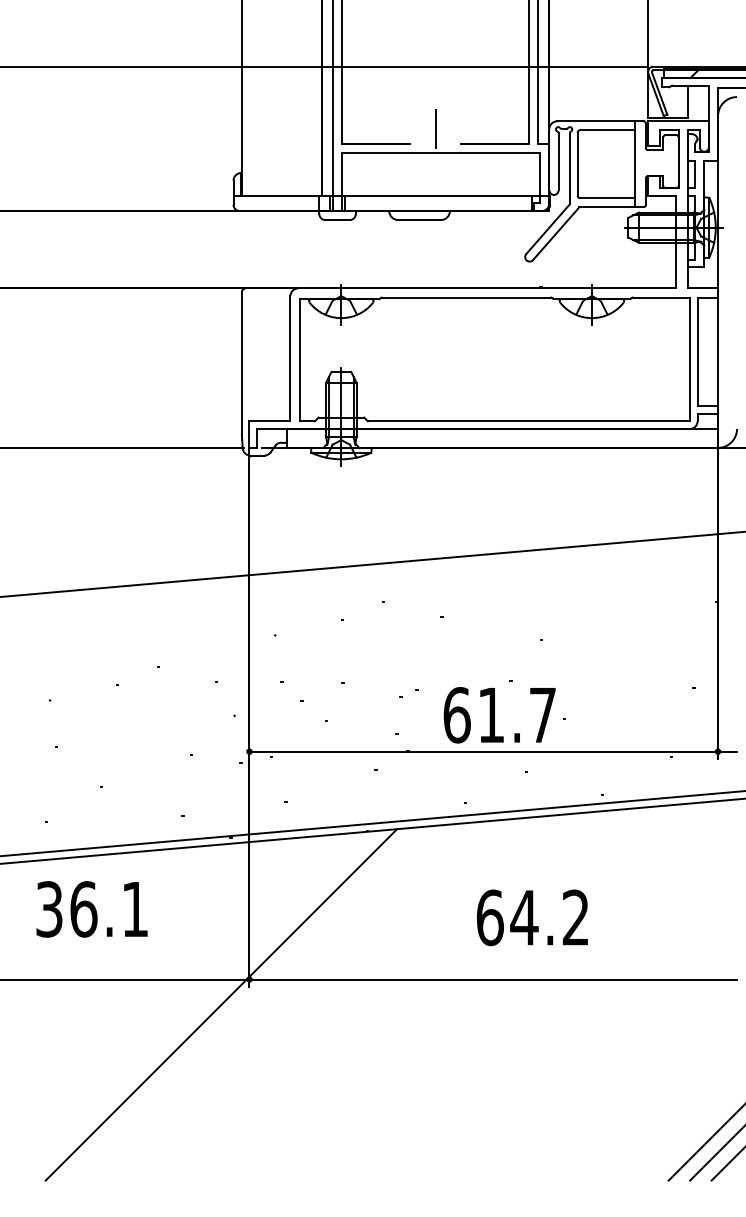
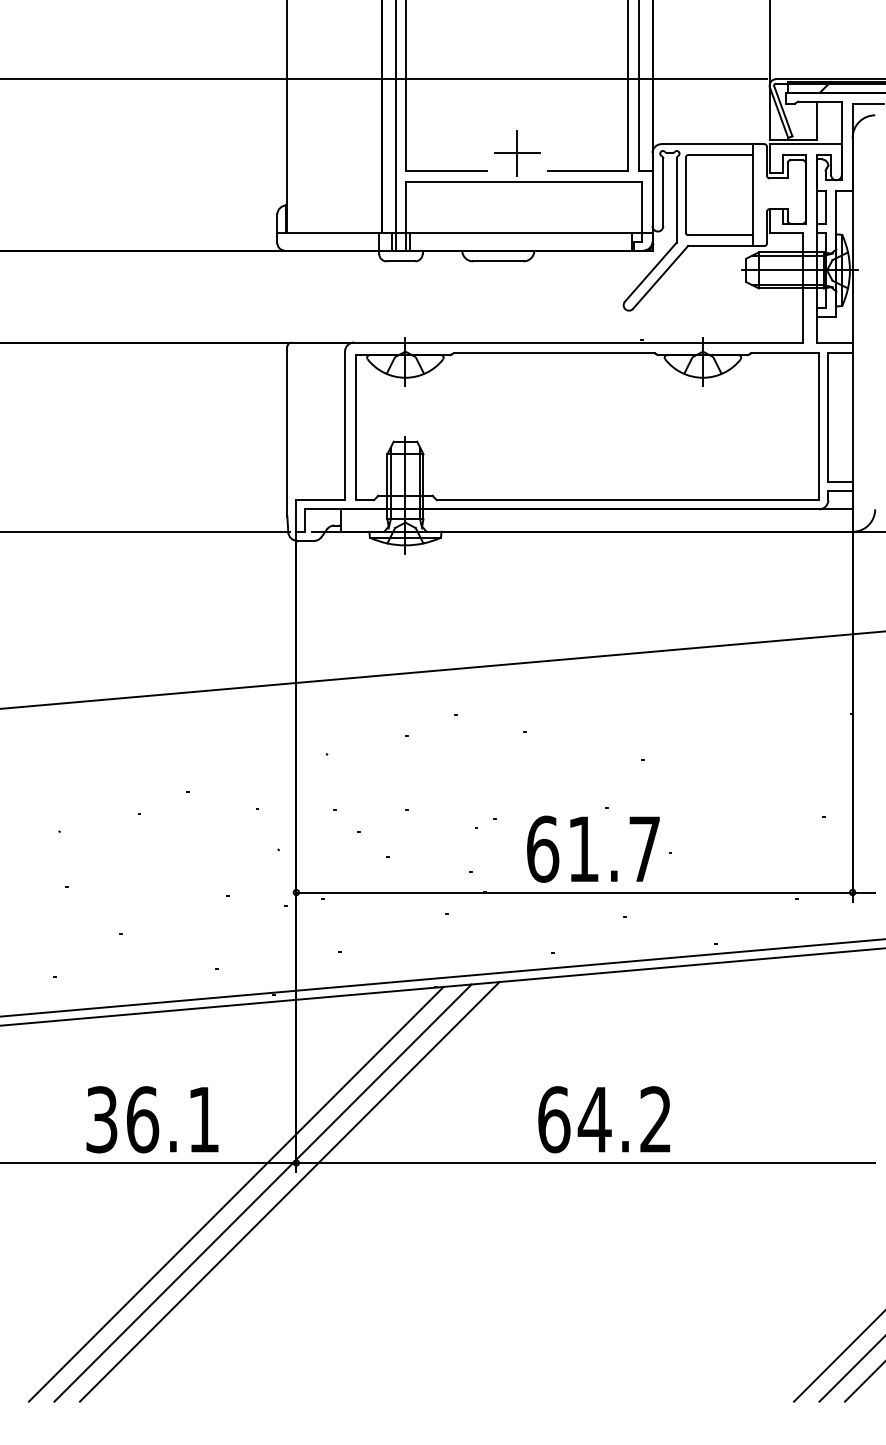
line: (434, 129) -> (516, 153), added
text: (92, 909) -> (152, 1119), moved
text: (531, 917) -> (603, 1119), moved
line: (243, 1003) -> (289, 1191), added
line: (198, 1005) -> (235, 1193), added

